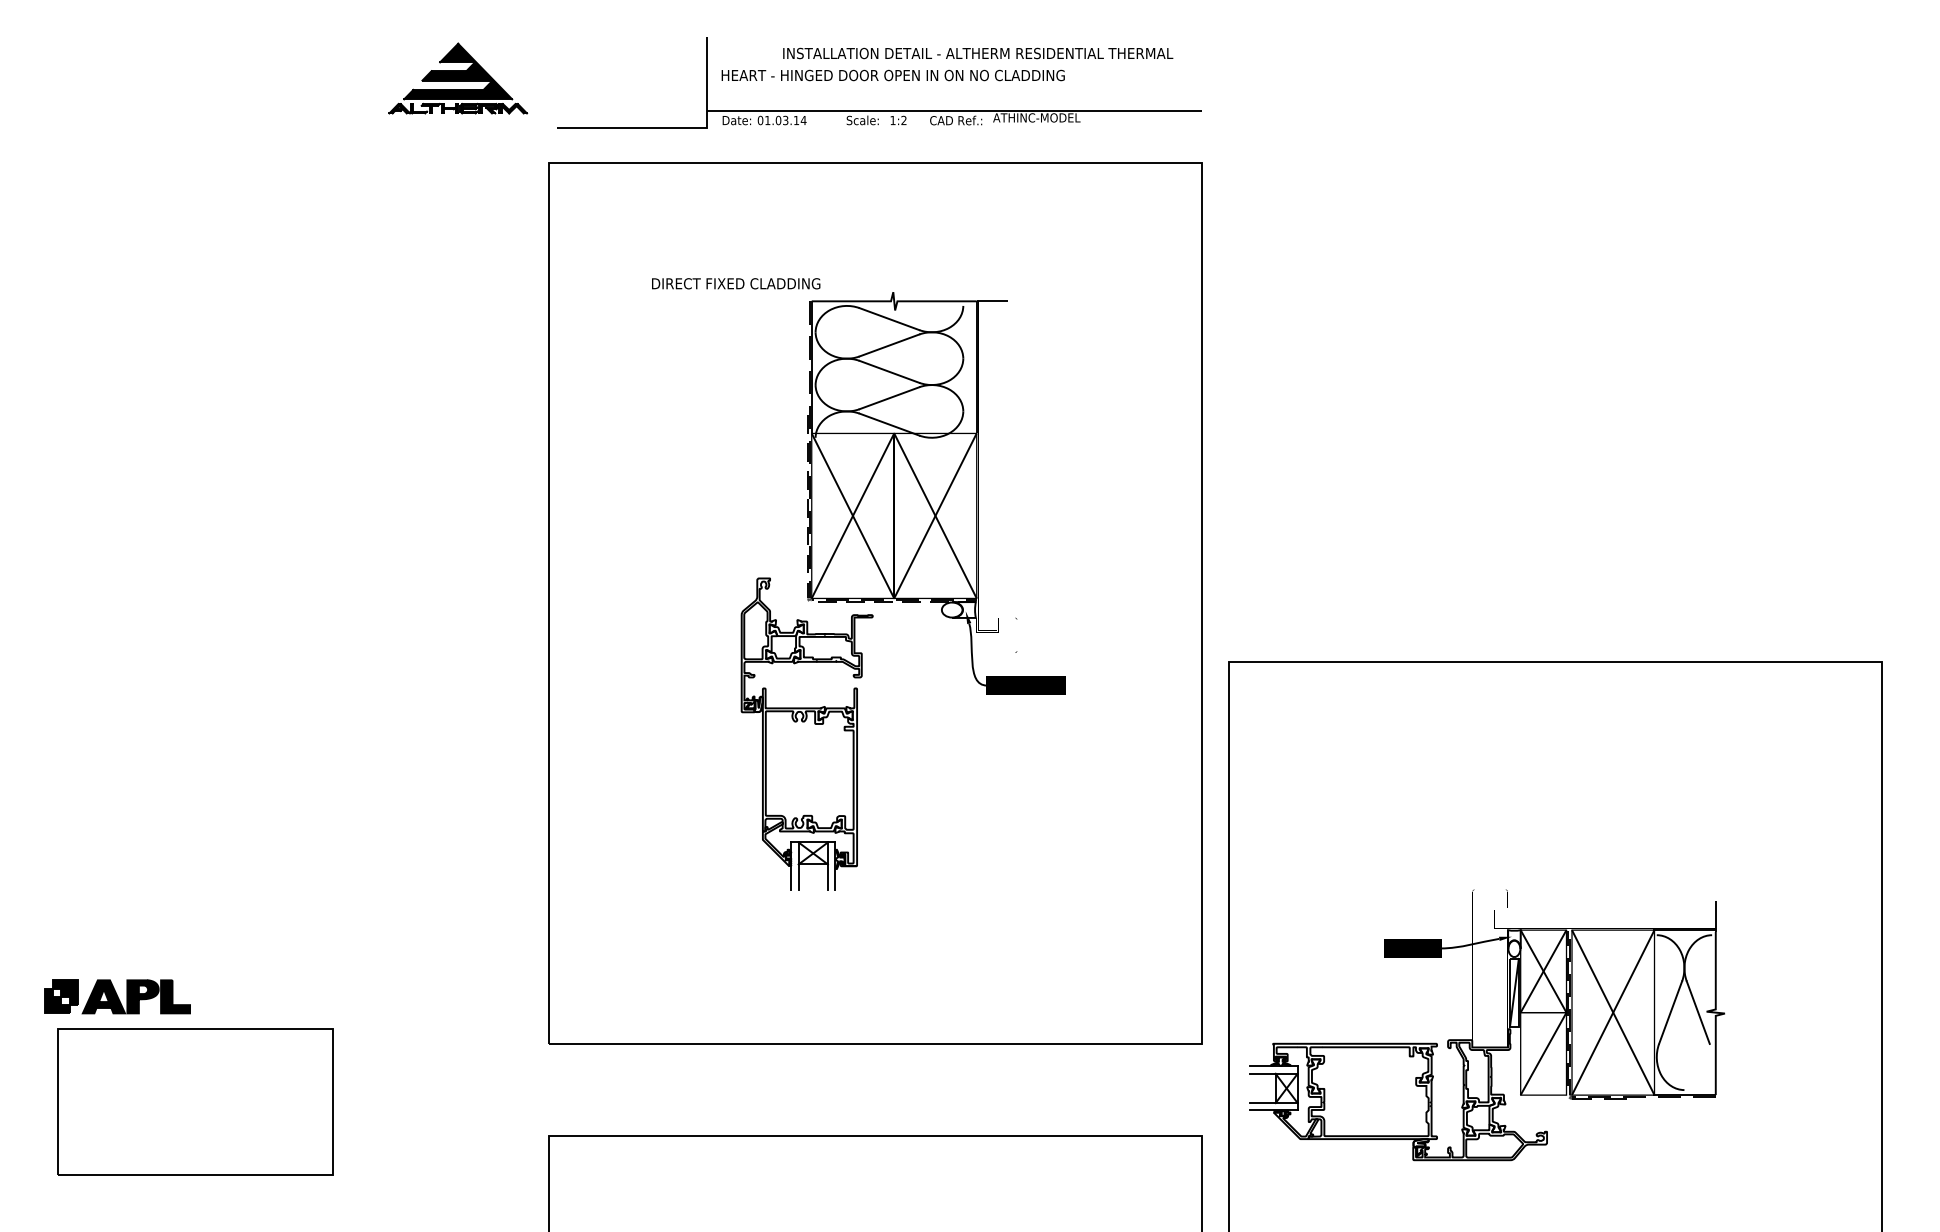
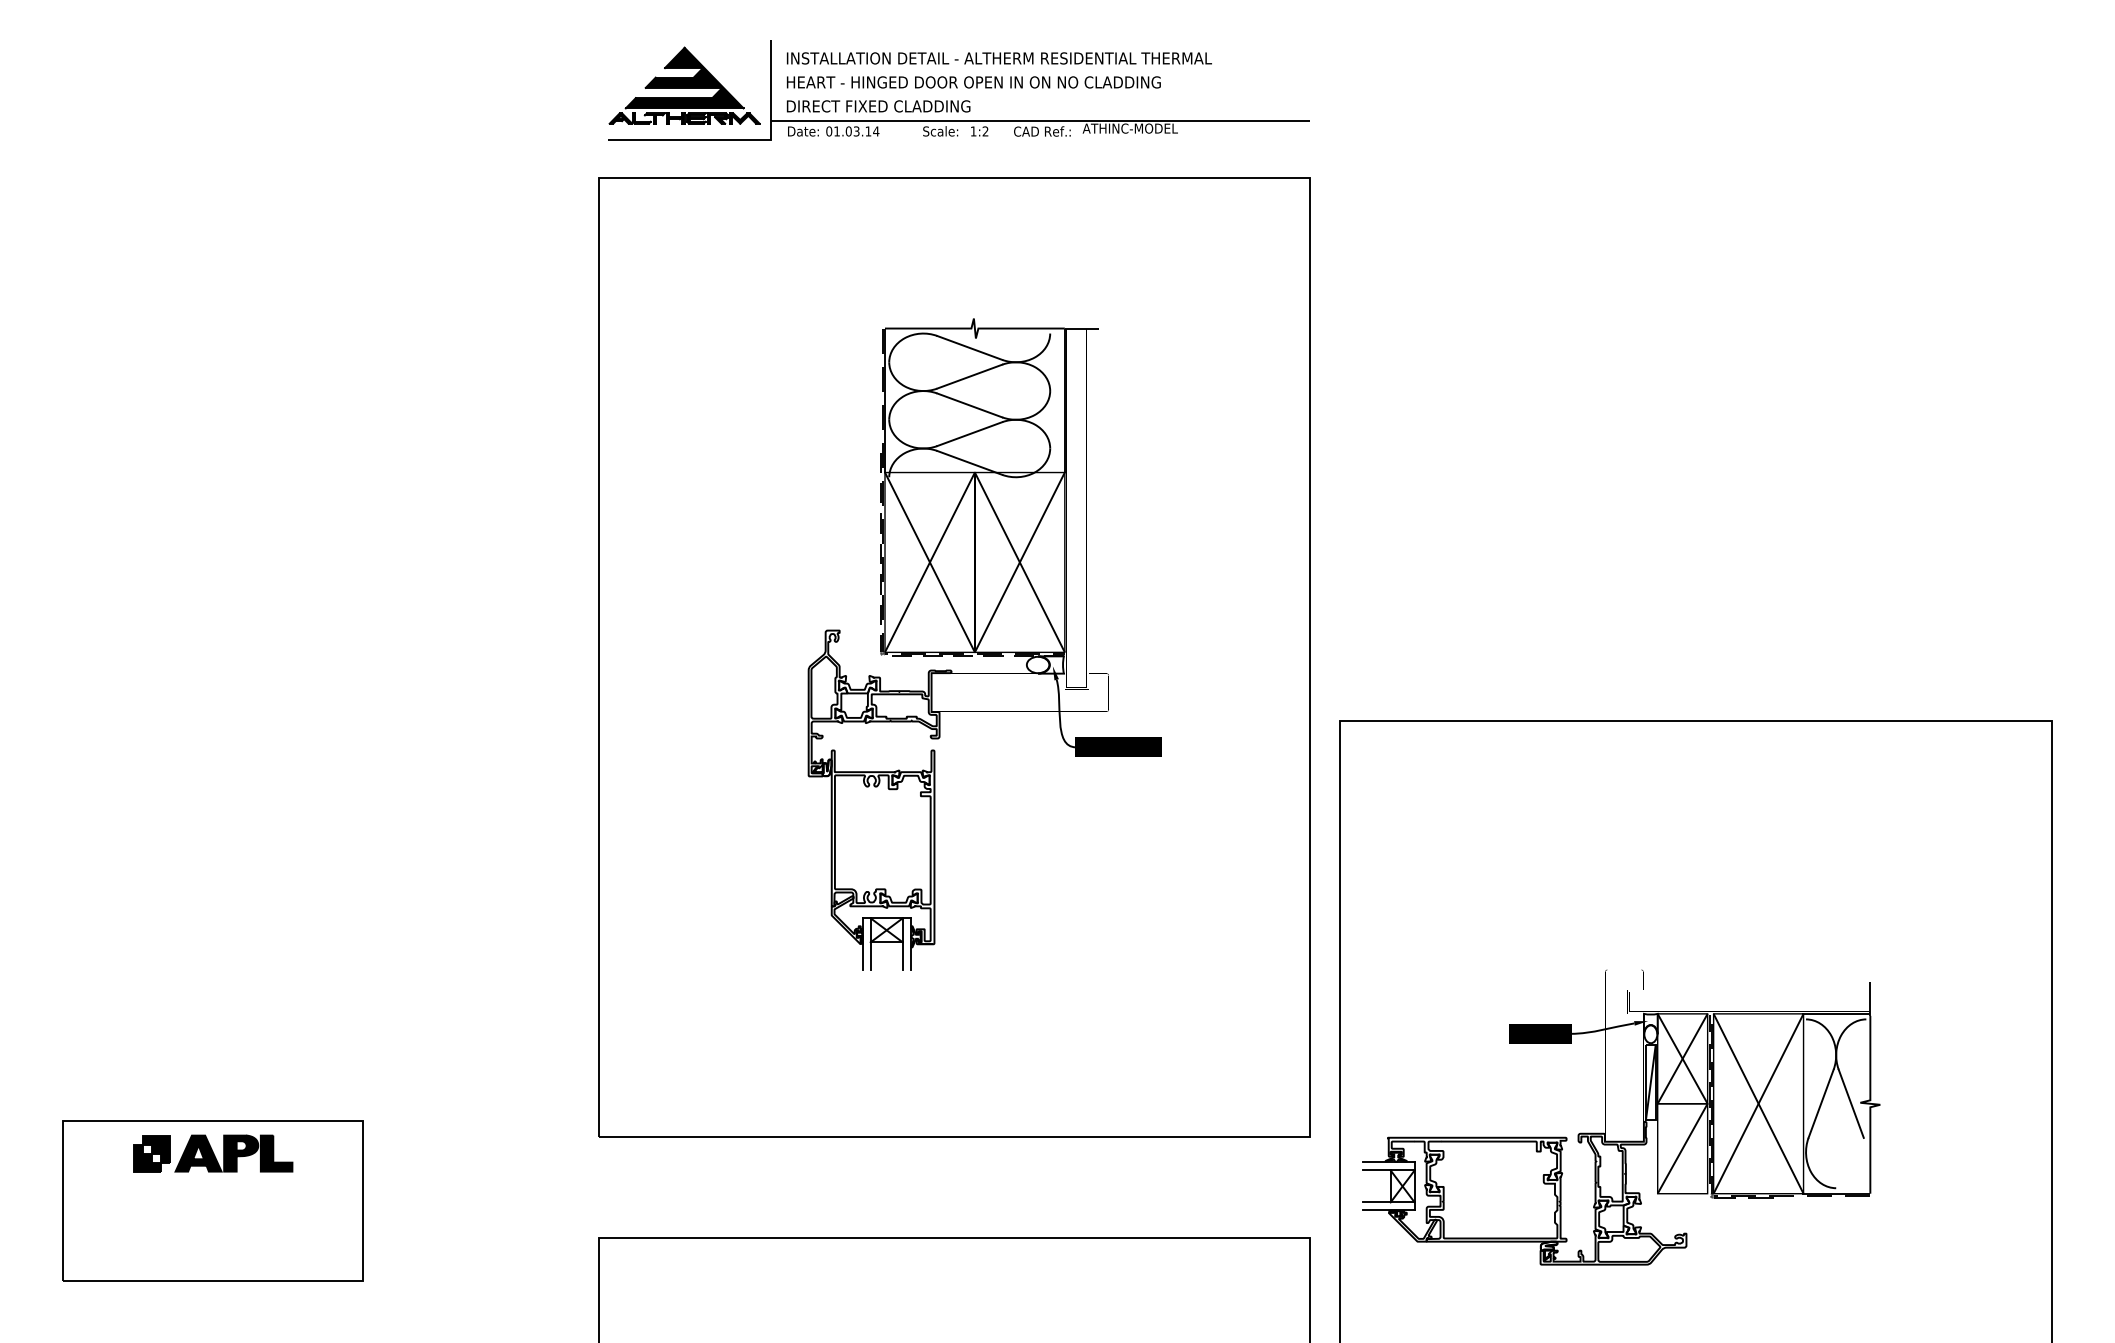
text: (977, 53) -> (998, 58), moved
part: (458, 78) -> (684, 85), moved
text: (736, 283) -> (878, 106), moved
part: (117, 996) -> (213, 1153), moved

